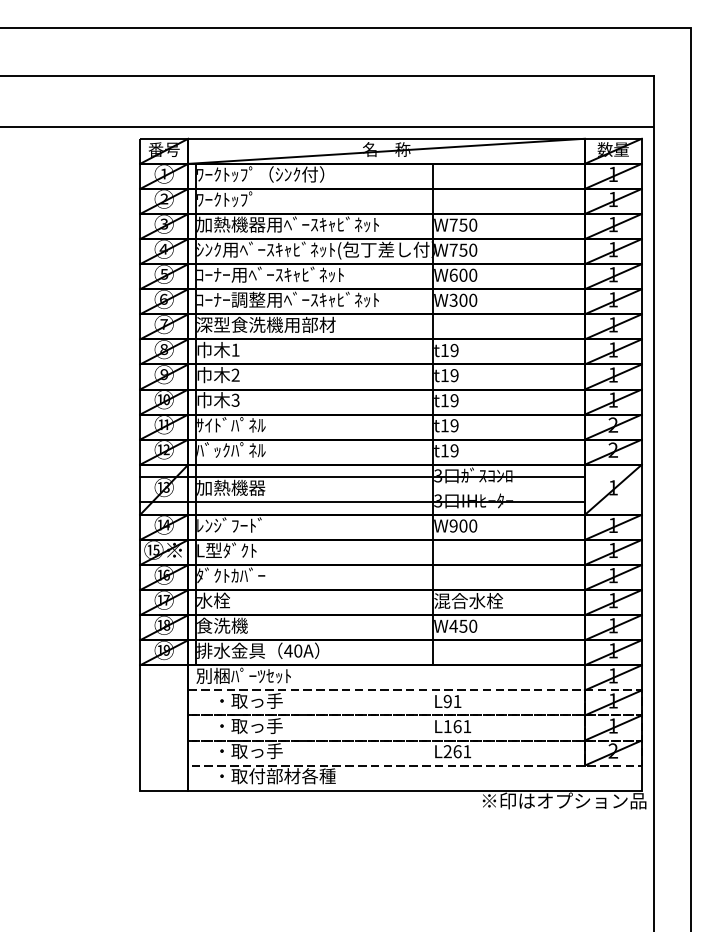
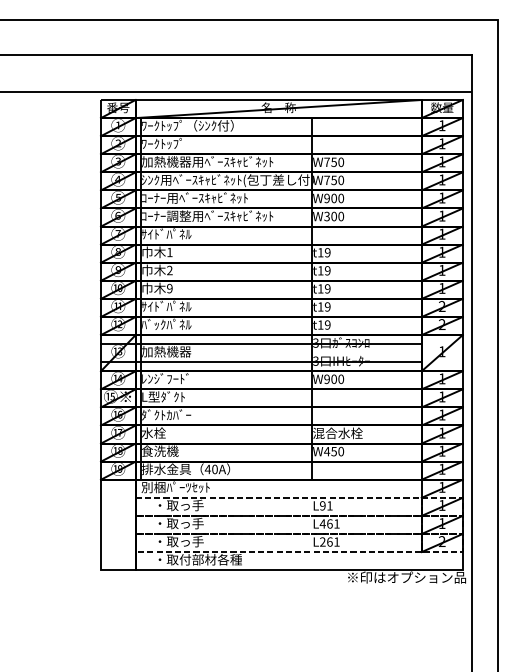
text: (454, 275) -> (327, 198), W600 -> W900
text: (265, 323) -> (191, 233), 深型食洗機用部材 -> ｻｲﾄﾞﾊﾟﾈﾙ
text: (235, 400) -> (169, 288), 3 -> 9
text: (447, 725) -> (322, 523), L161 -> L461

